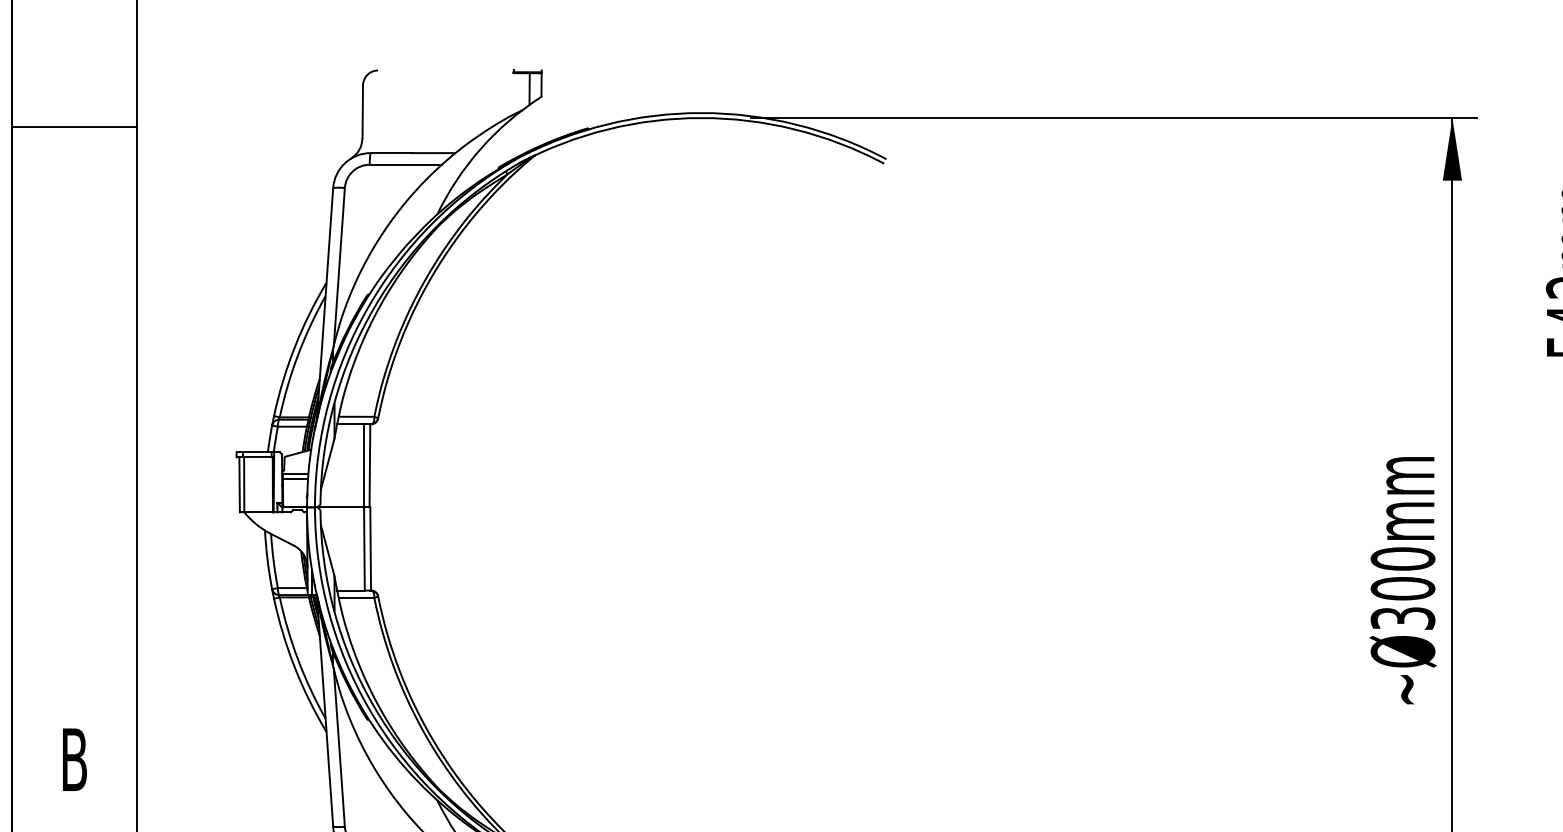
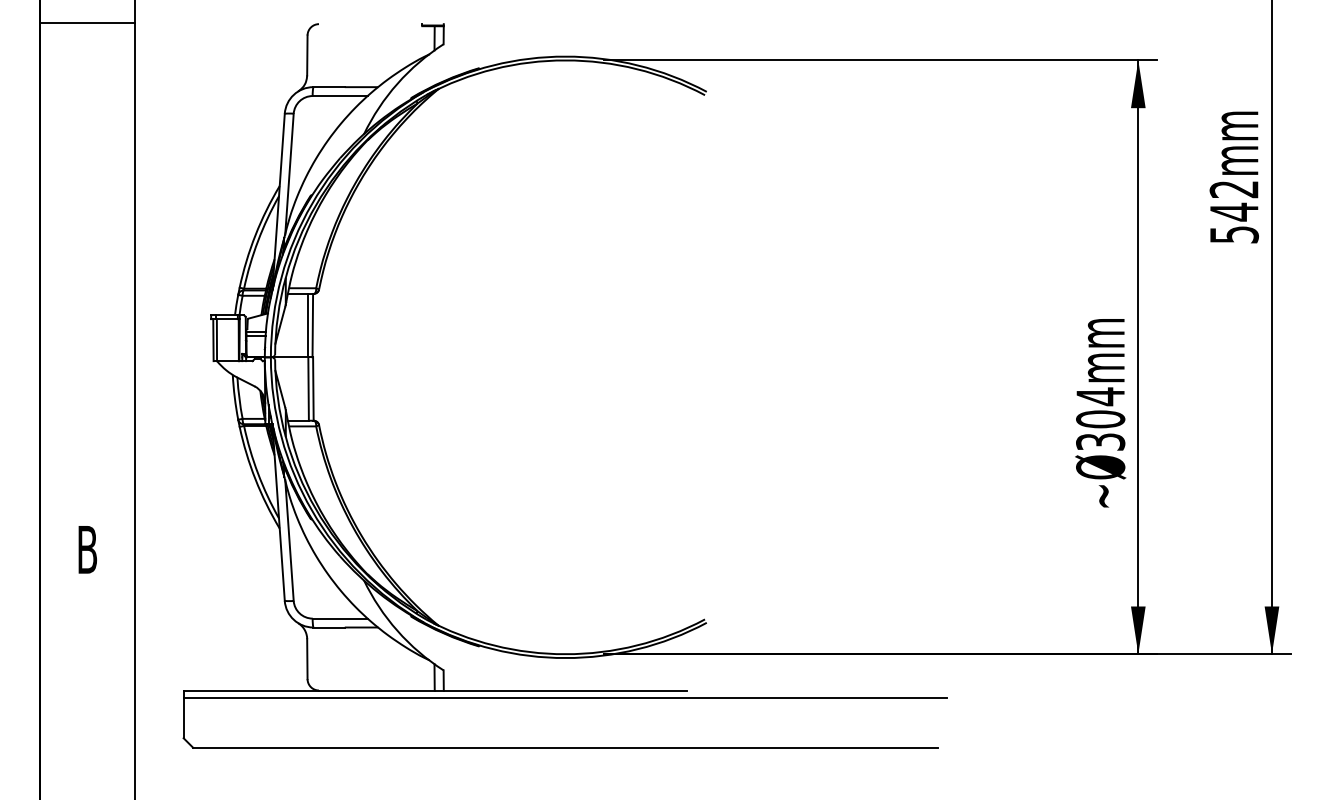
line: (74, 127) -> (87, 23), moved
text: (1402, 558) -> (1100, 396), ~Ø300mm -> ~Ø304mm

